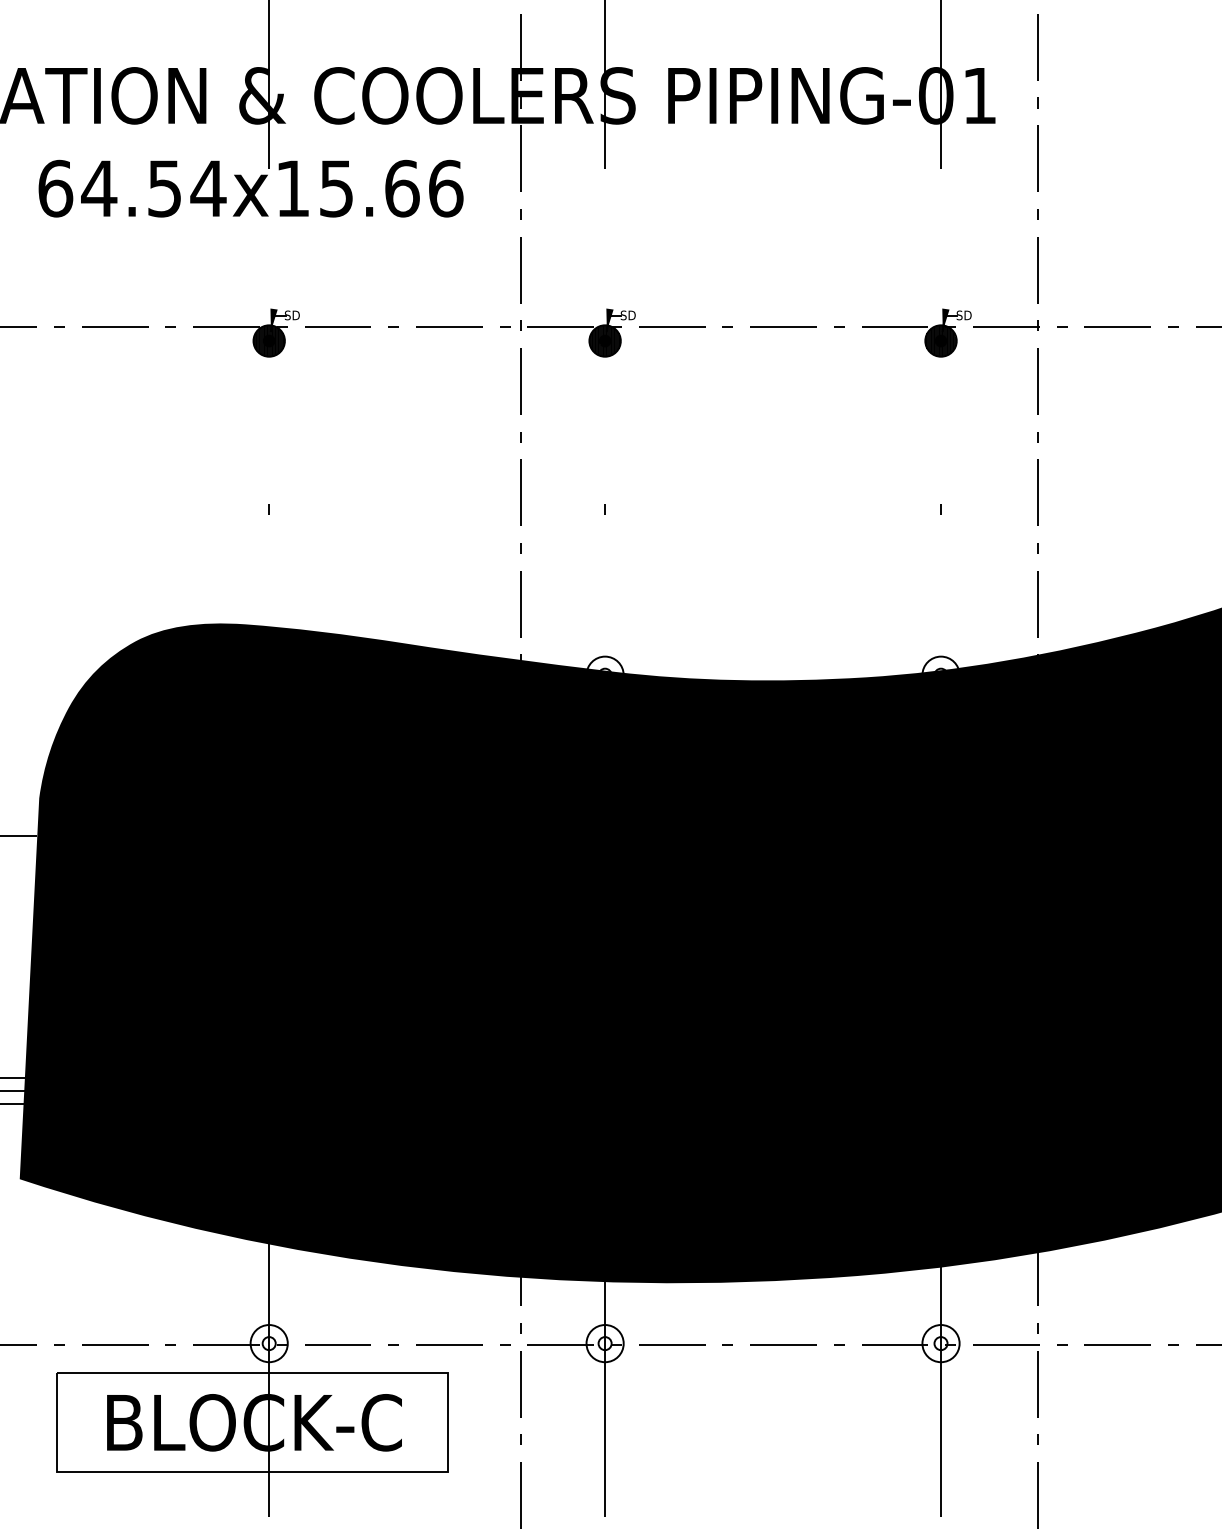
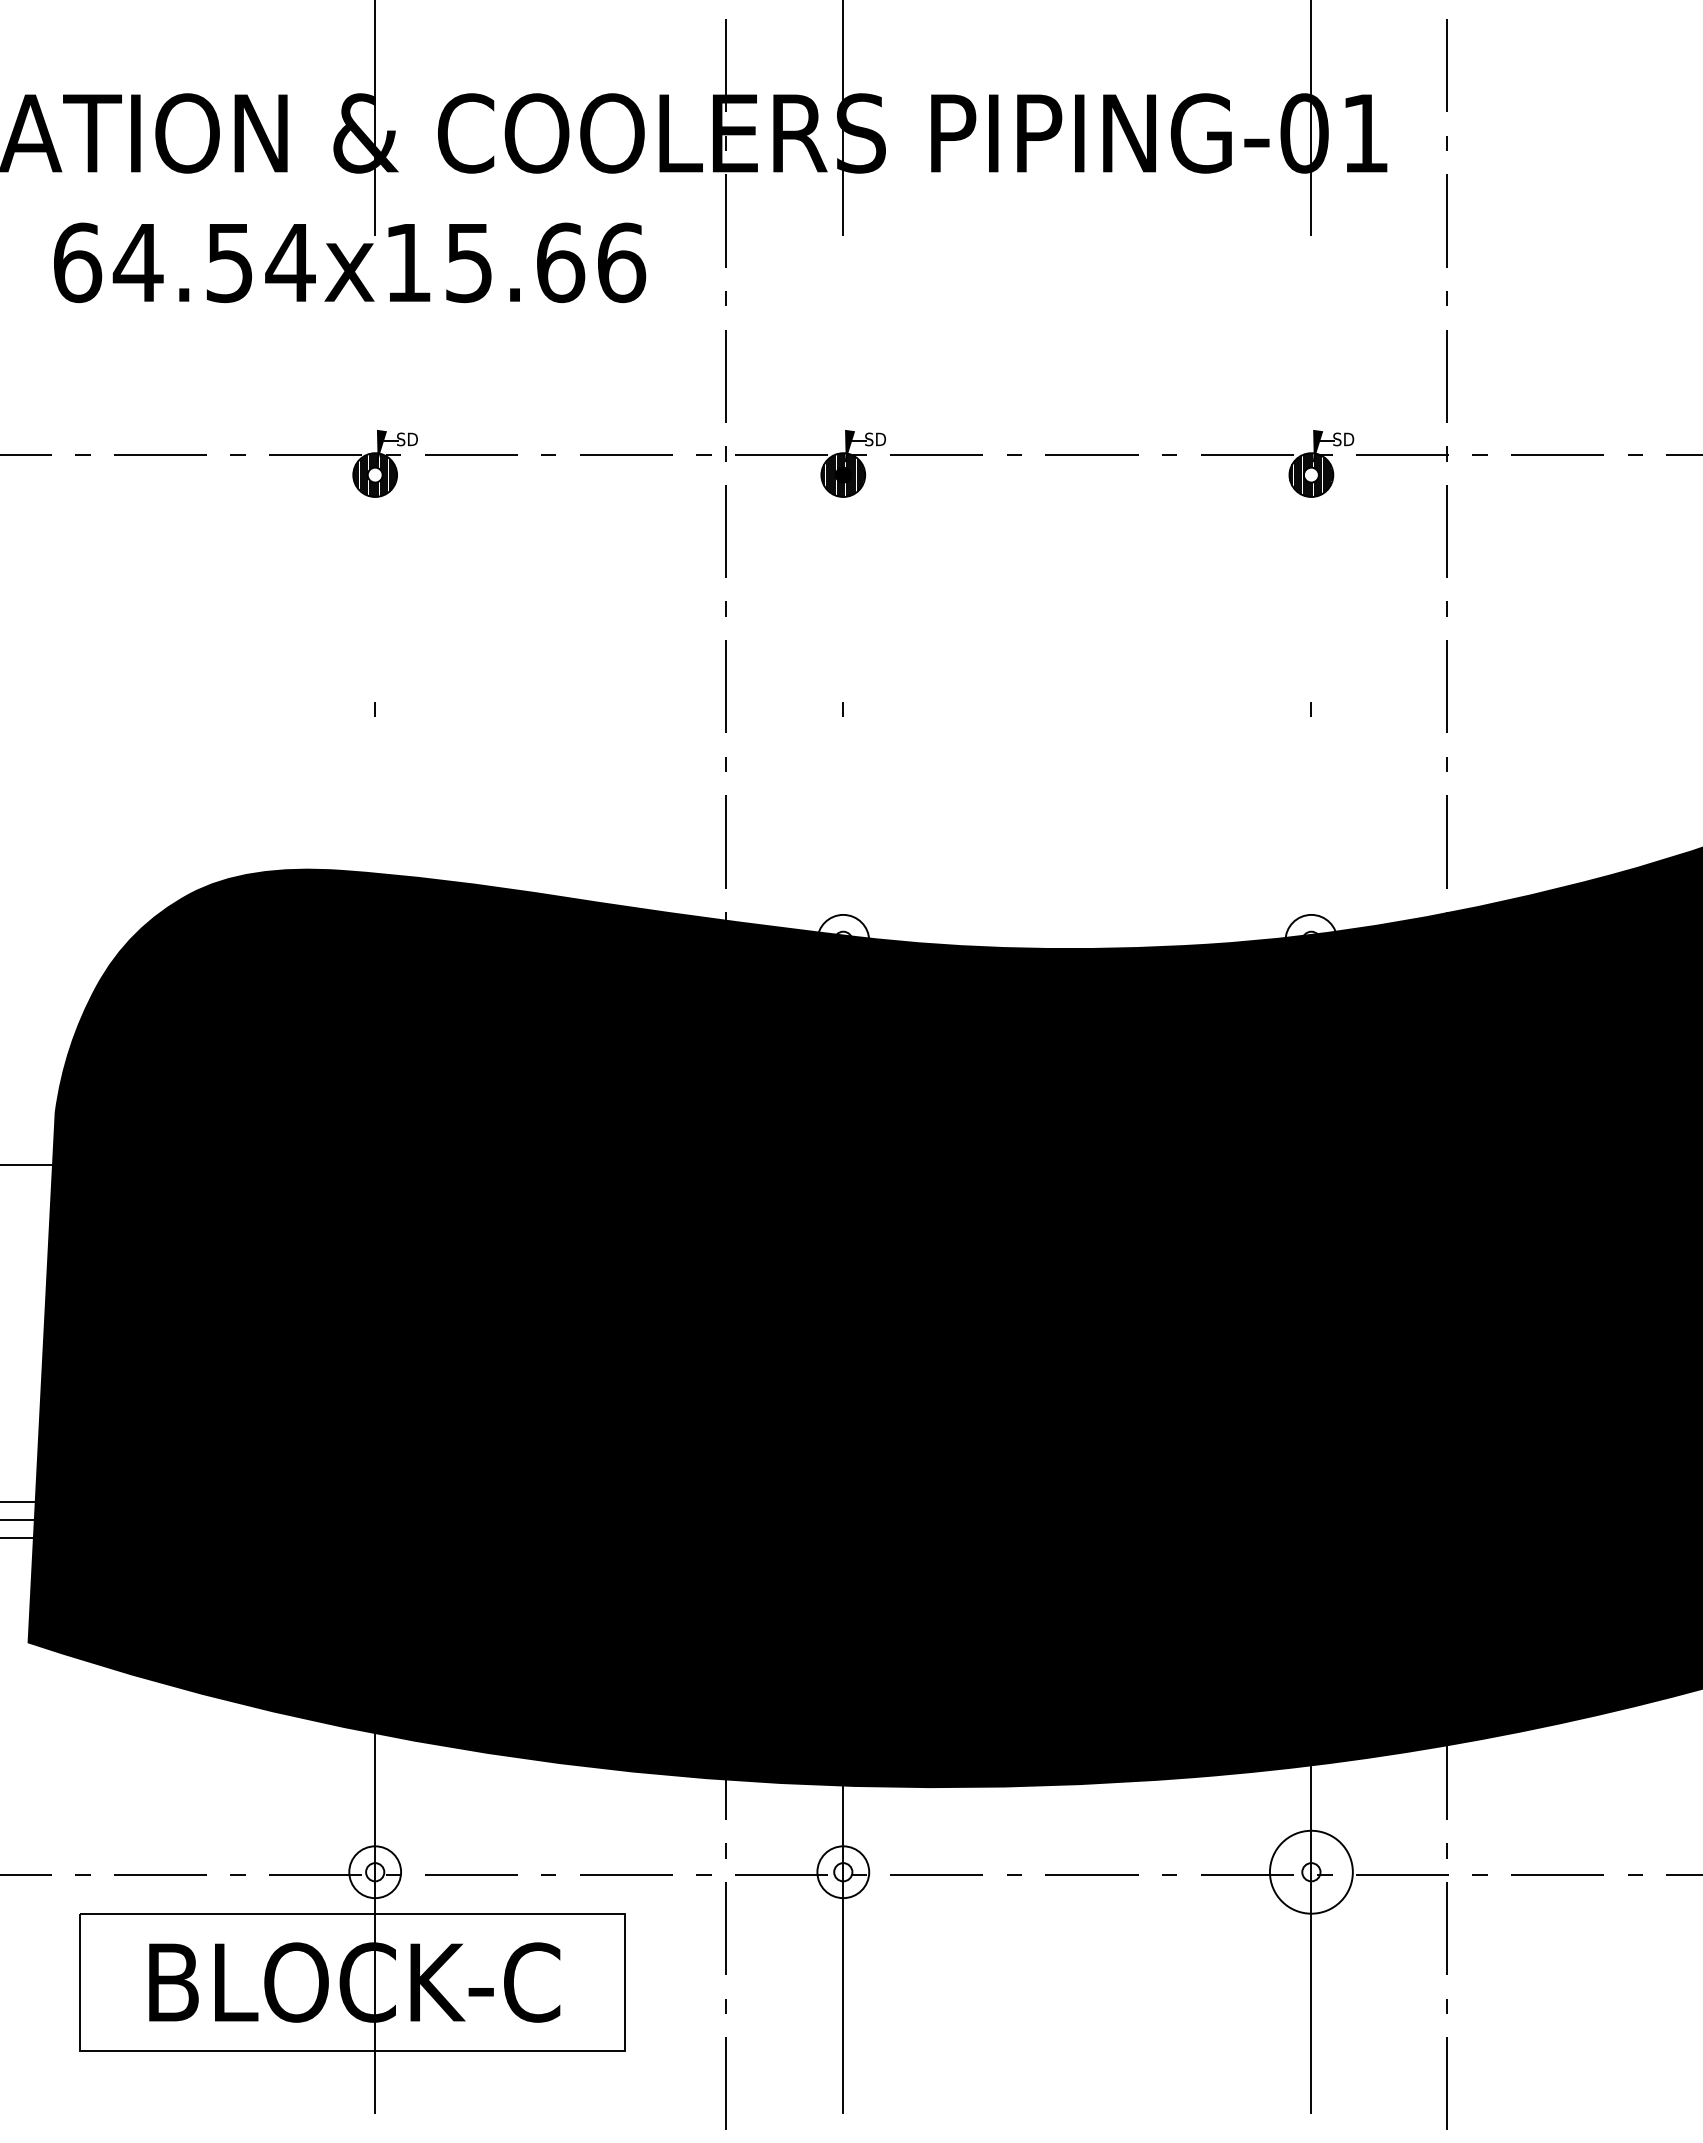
fill: (268, 340) -> (374, 474), removed
fill: (940, 340) -> (1310, 474), removed
circle: (941, 1343) -> (1311, 1872), size x1.6

